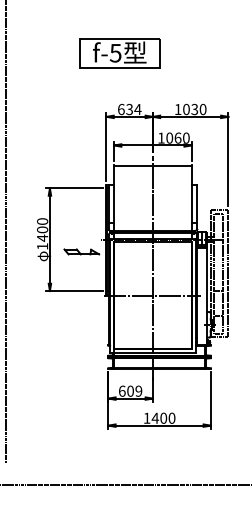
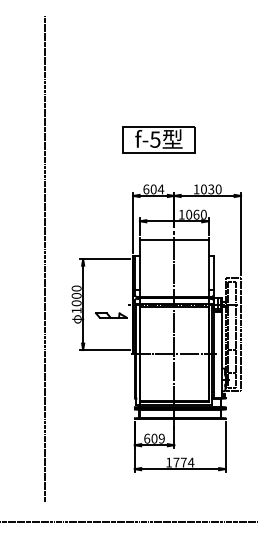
part: (119, 53) -> (158, 139), moved
text: (129, 109) -> (153, 189), 634 -> 604
text: (42, 238) -> (76, 303), 1400 -> 1000
text: (163, 418) -> (183, 462), 1400 -> 1774

